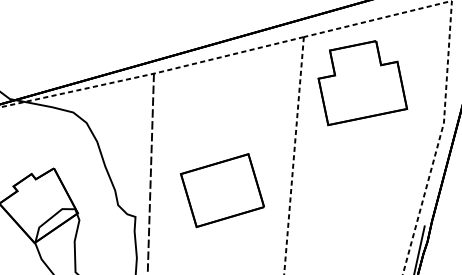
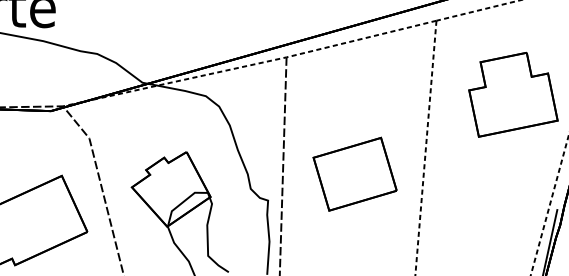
part: (362, 82) -> (513, 94), moved

